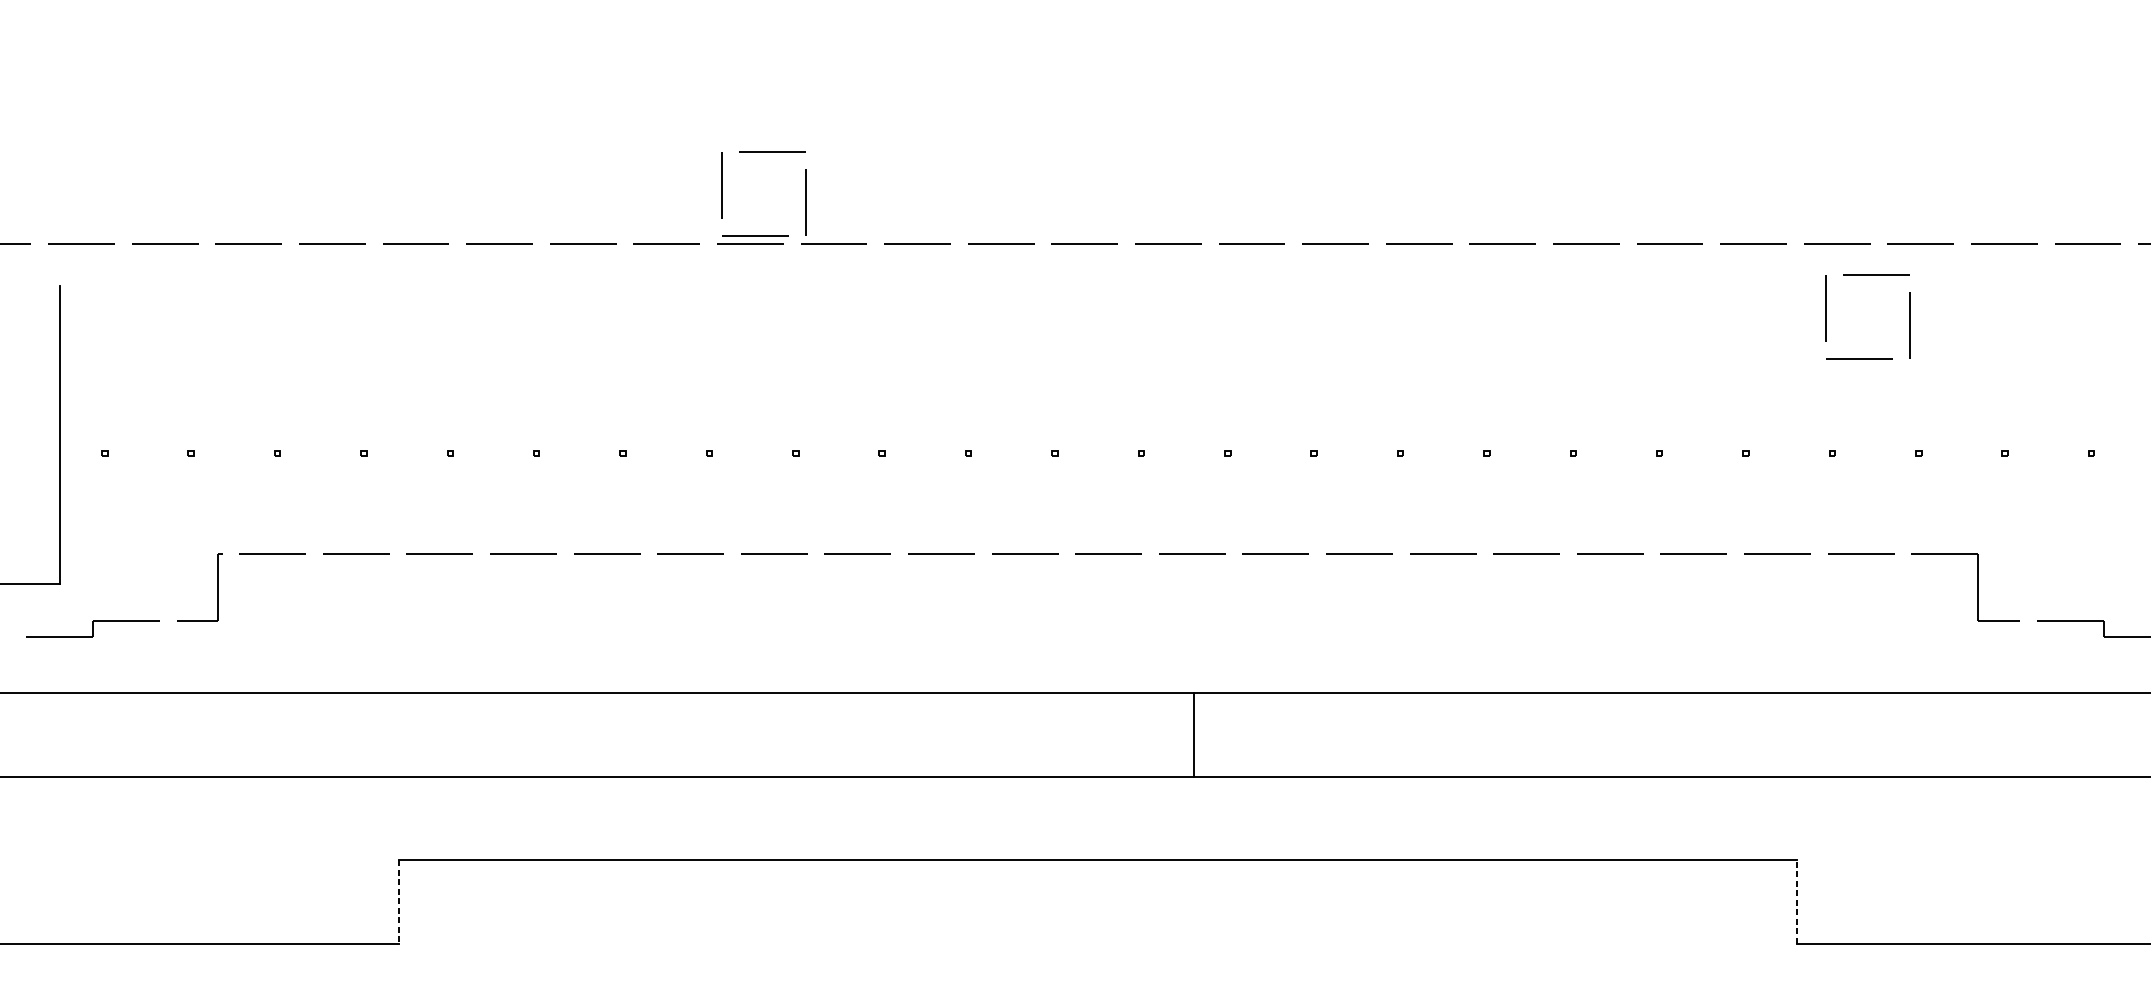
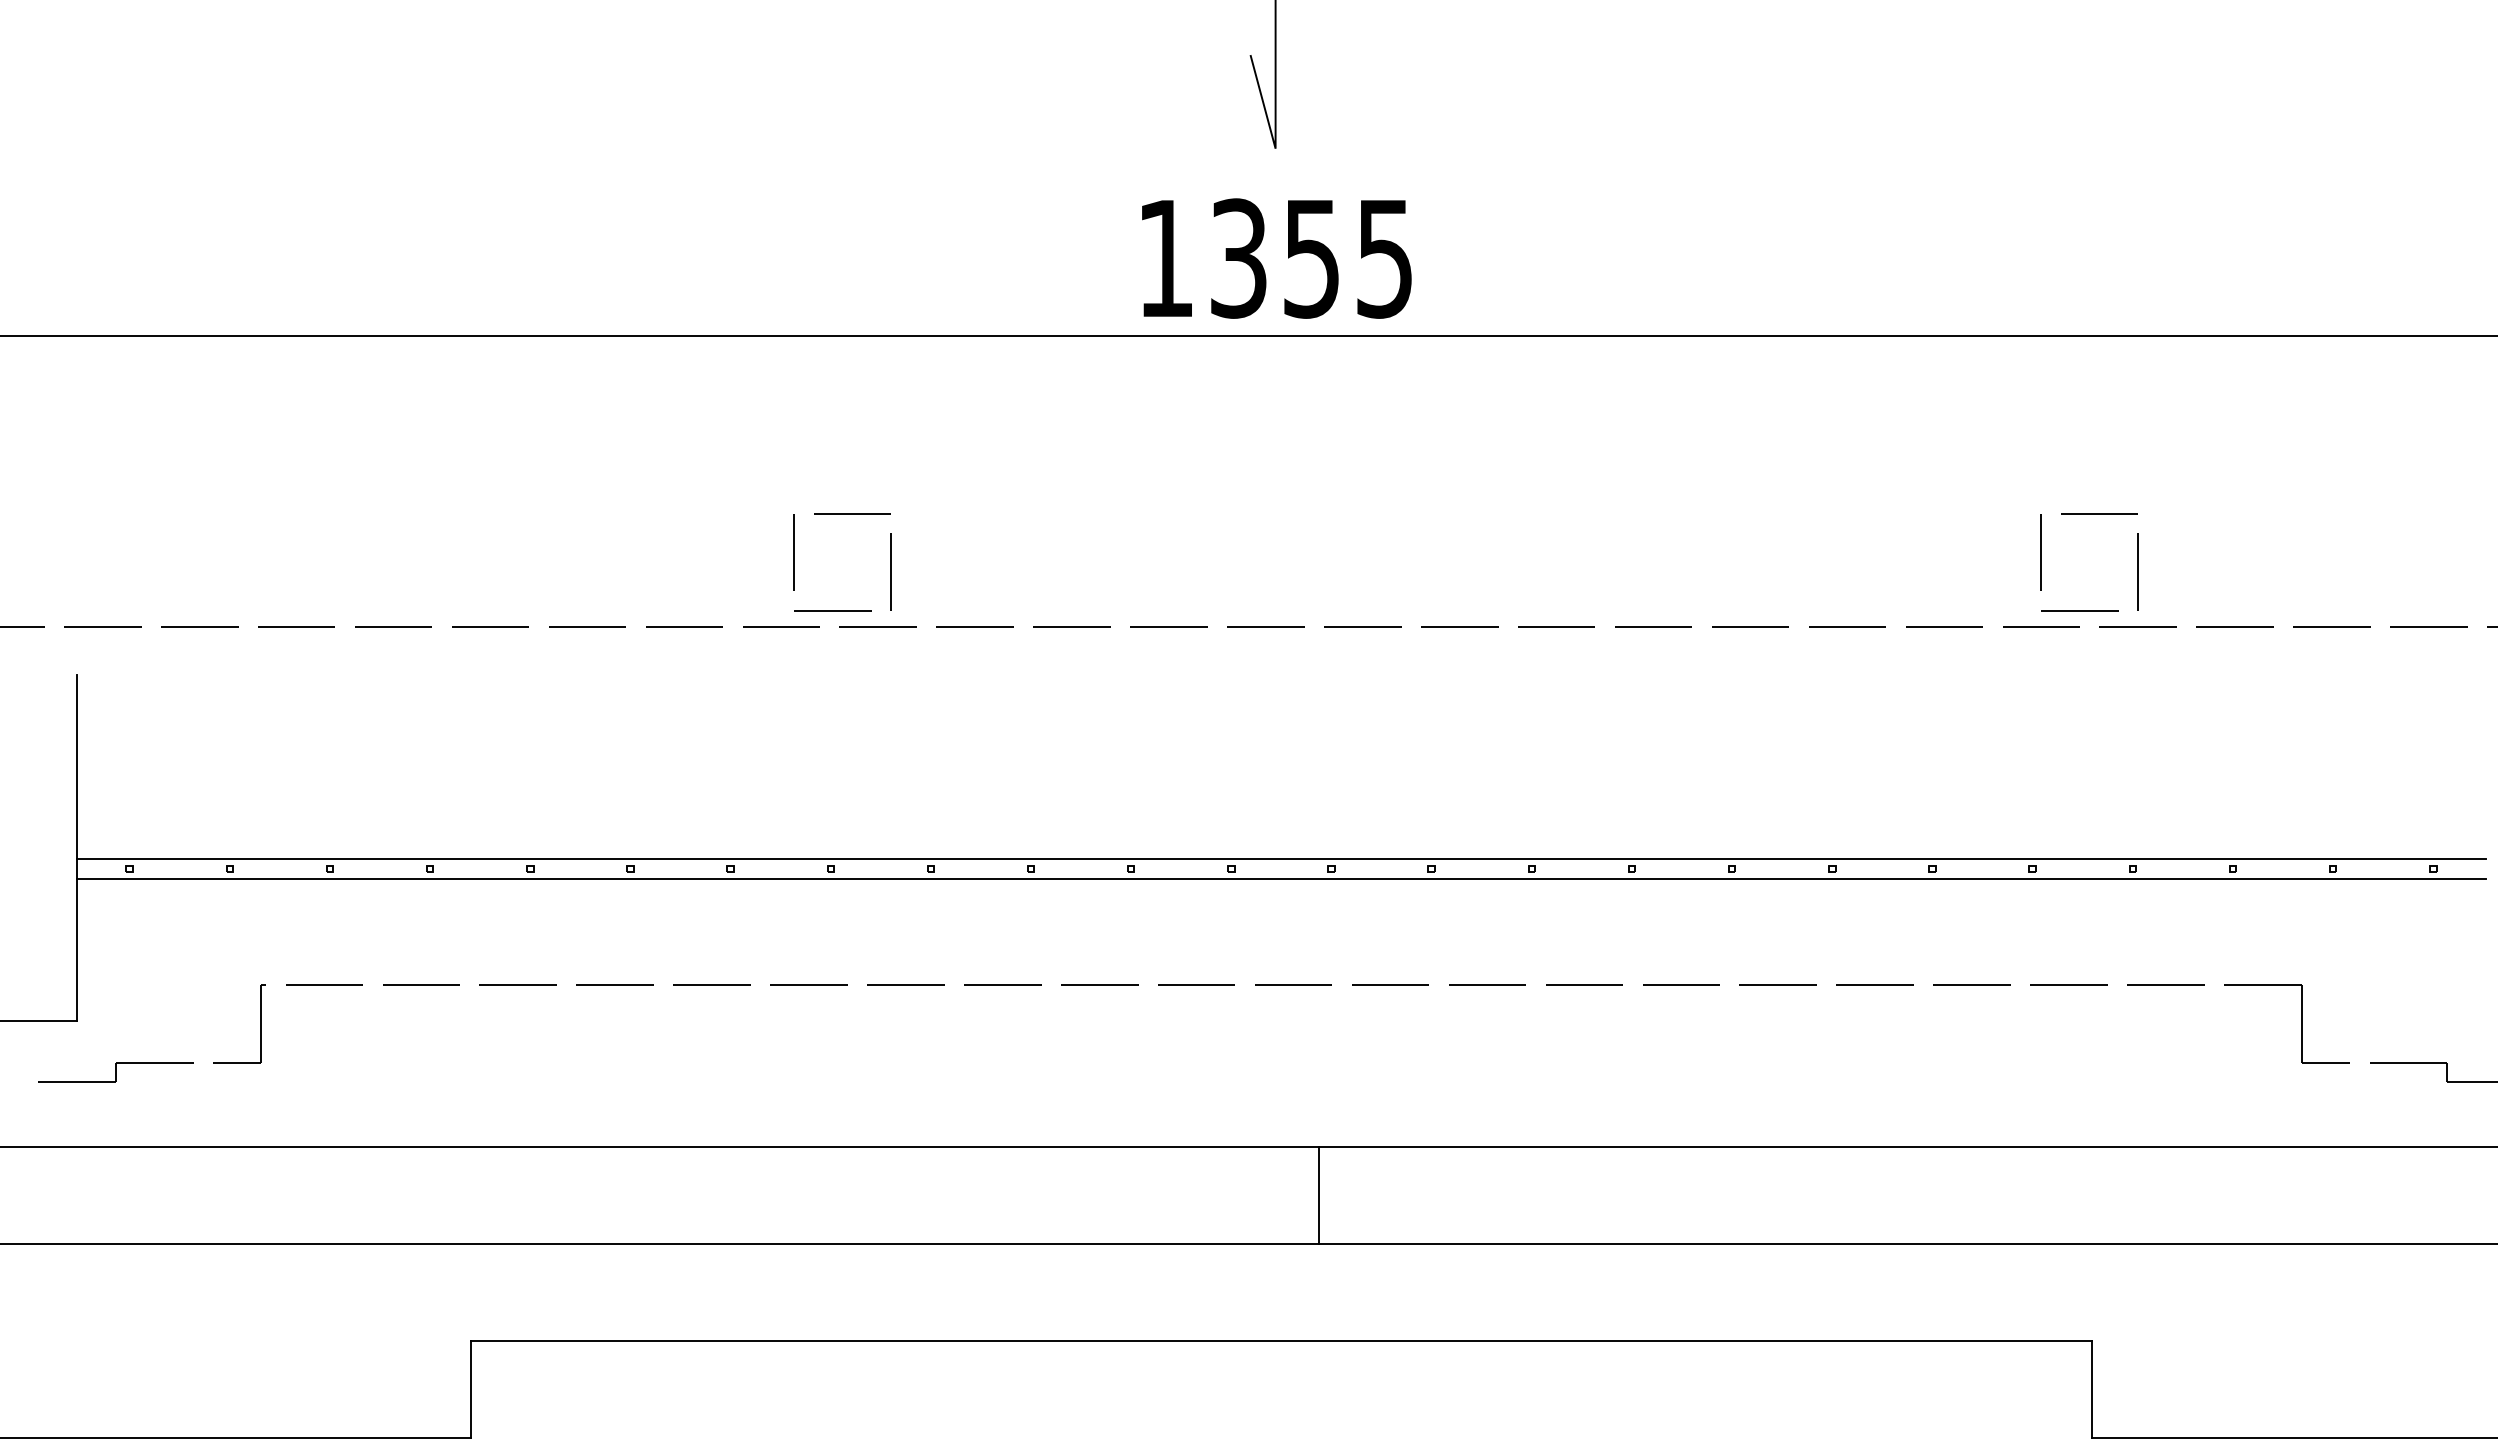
part: (763, 152) -> (842, 514), moved
part: (1867, 275) -> (2089, 514), moved
line: (1098, 445) -> (1281, 859), added
line: (1098, 461) -> (1281, 878), added
line: (1193, 734) -> (1319, 1195), moved
line: (1796, 901) -> (2091, 1388), dashed -> solid
line: (399, 902) -> (471, 1389), dashed -> solid

